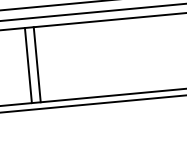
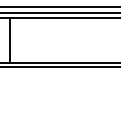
line: (37, 64) -> (15, 40), removed

